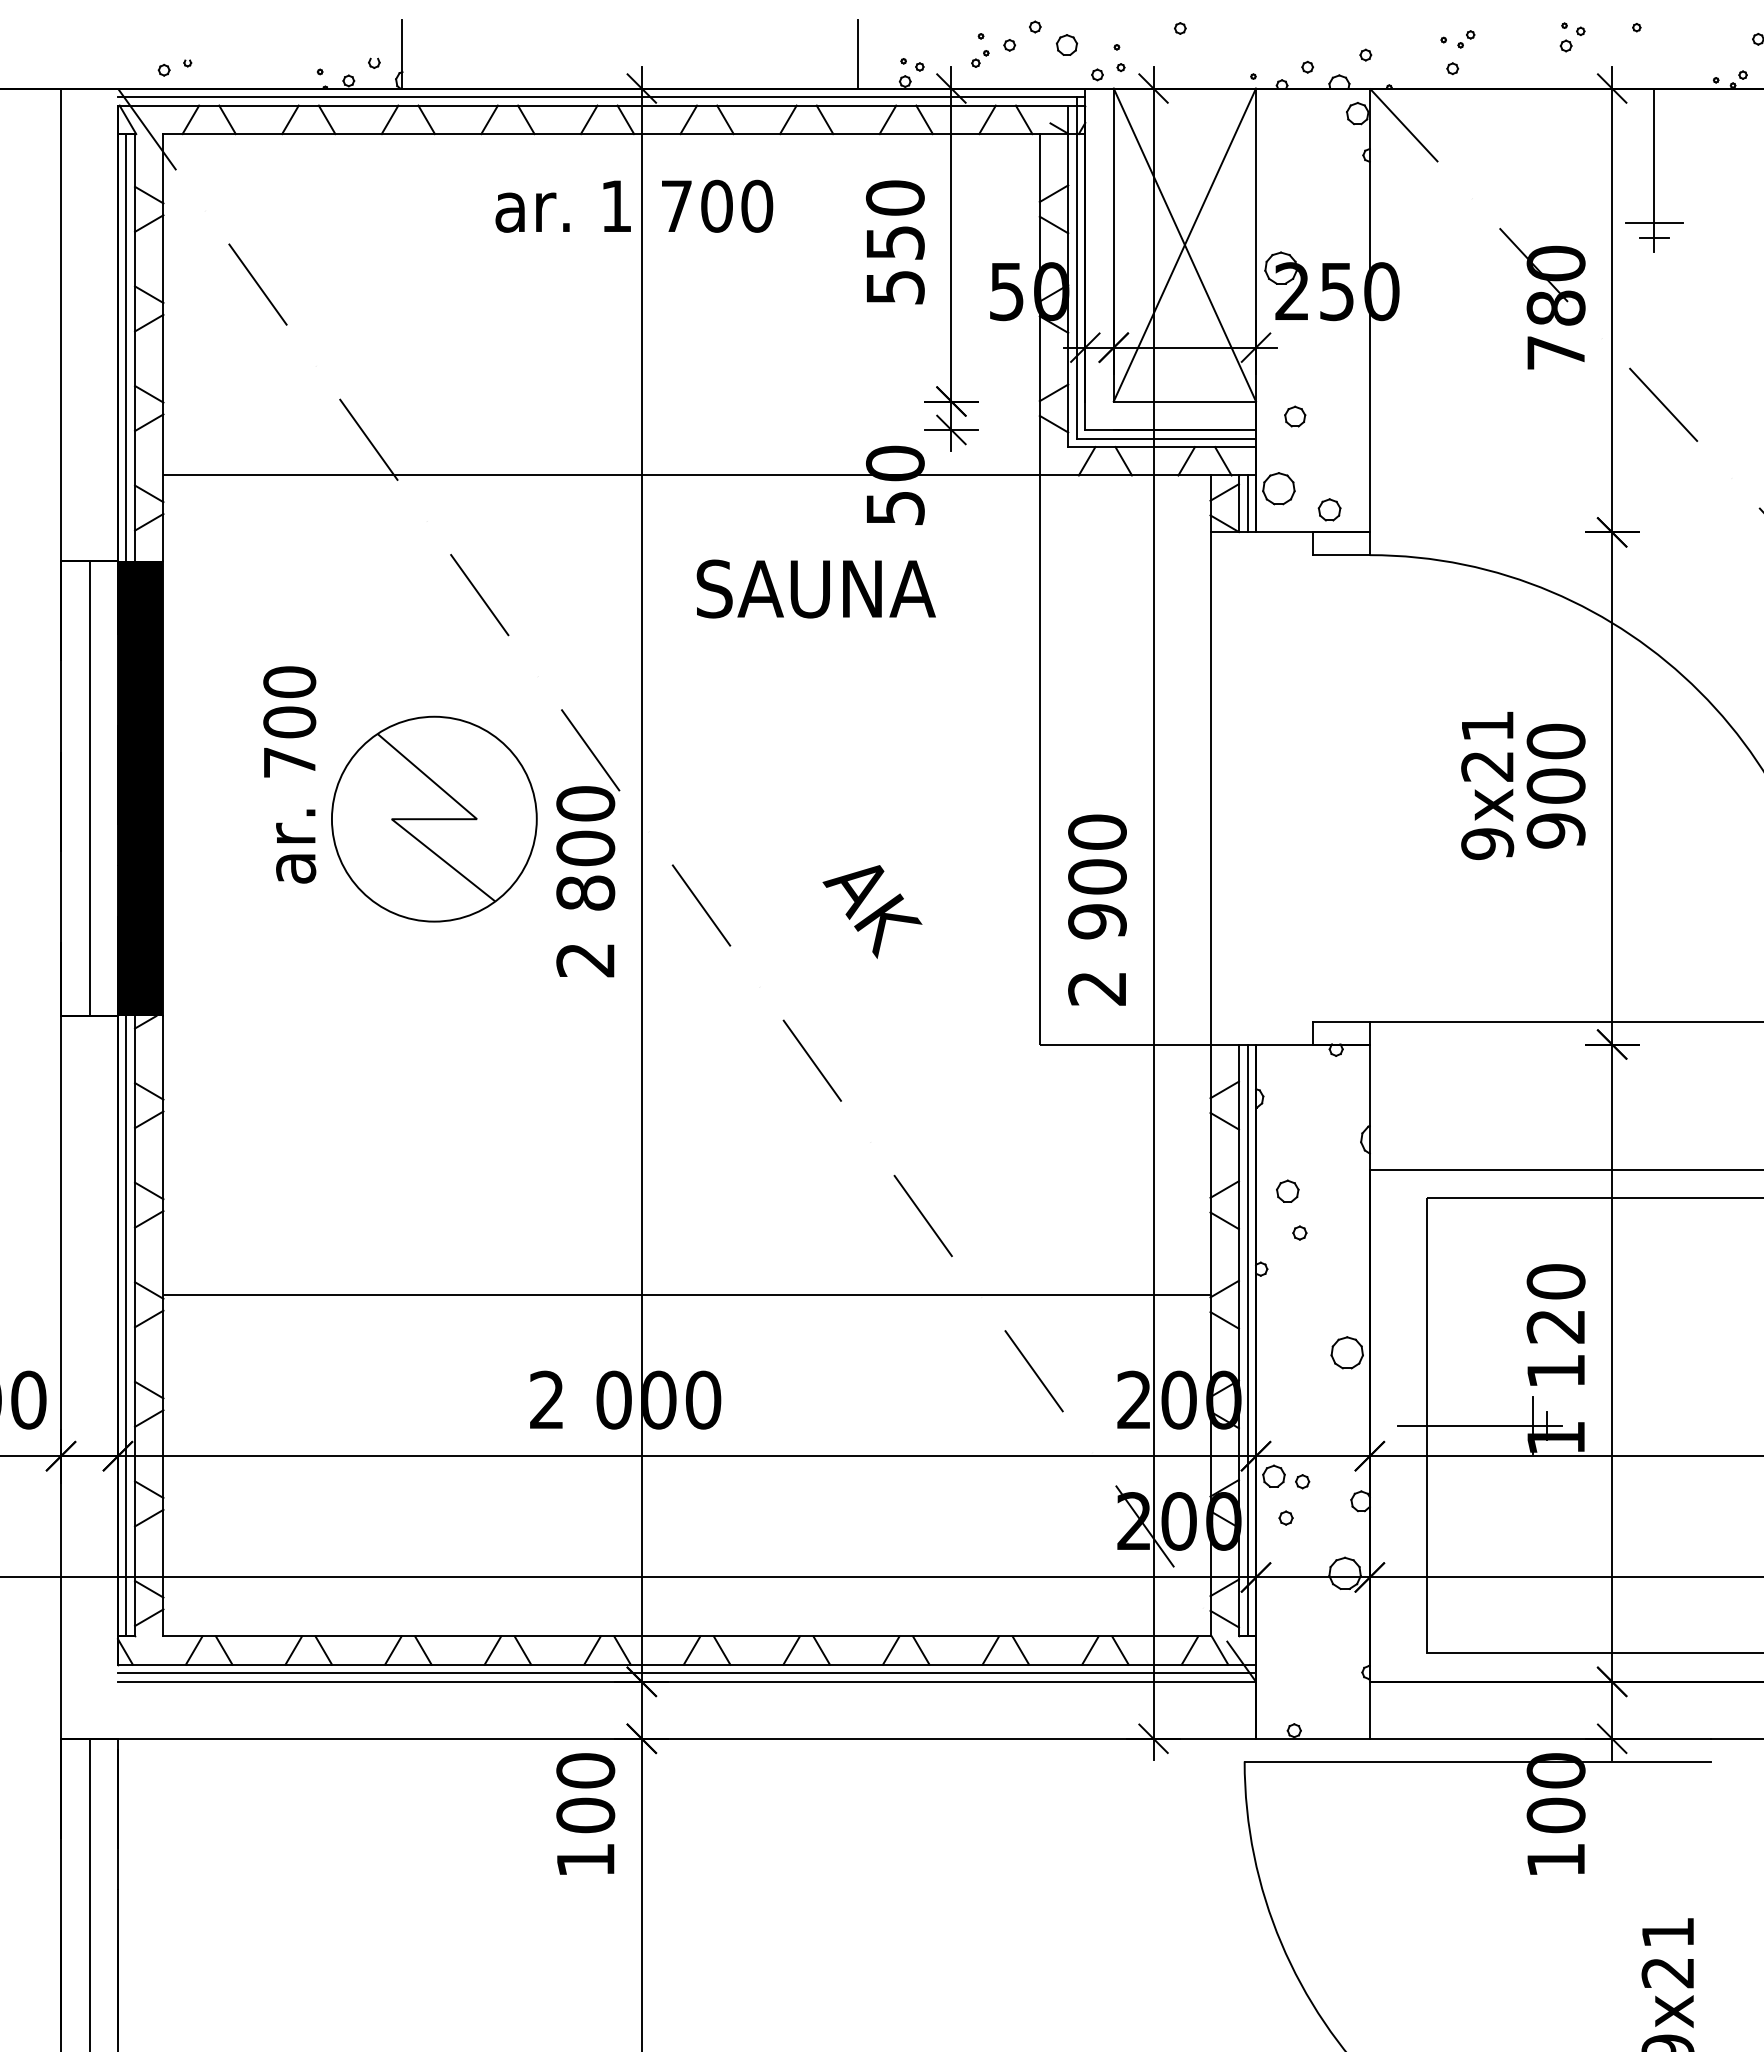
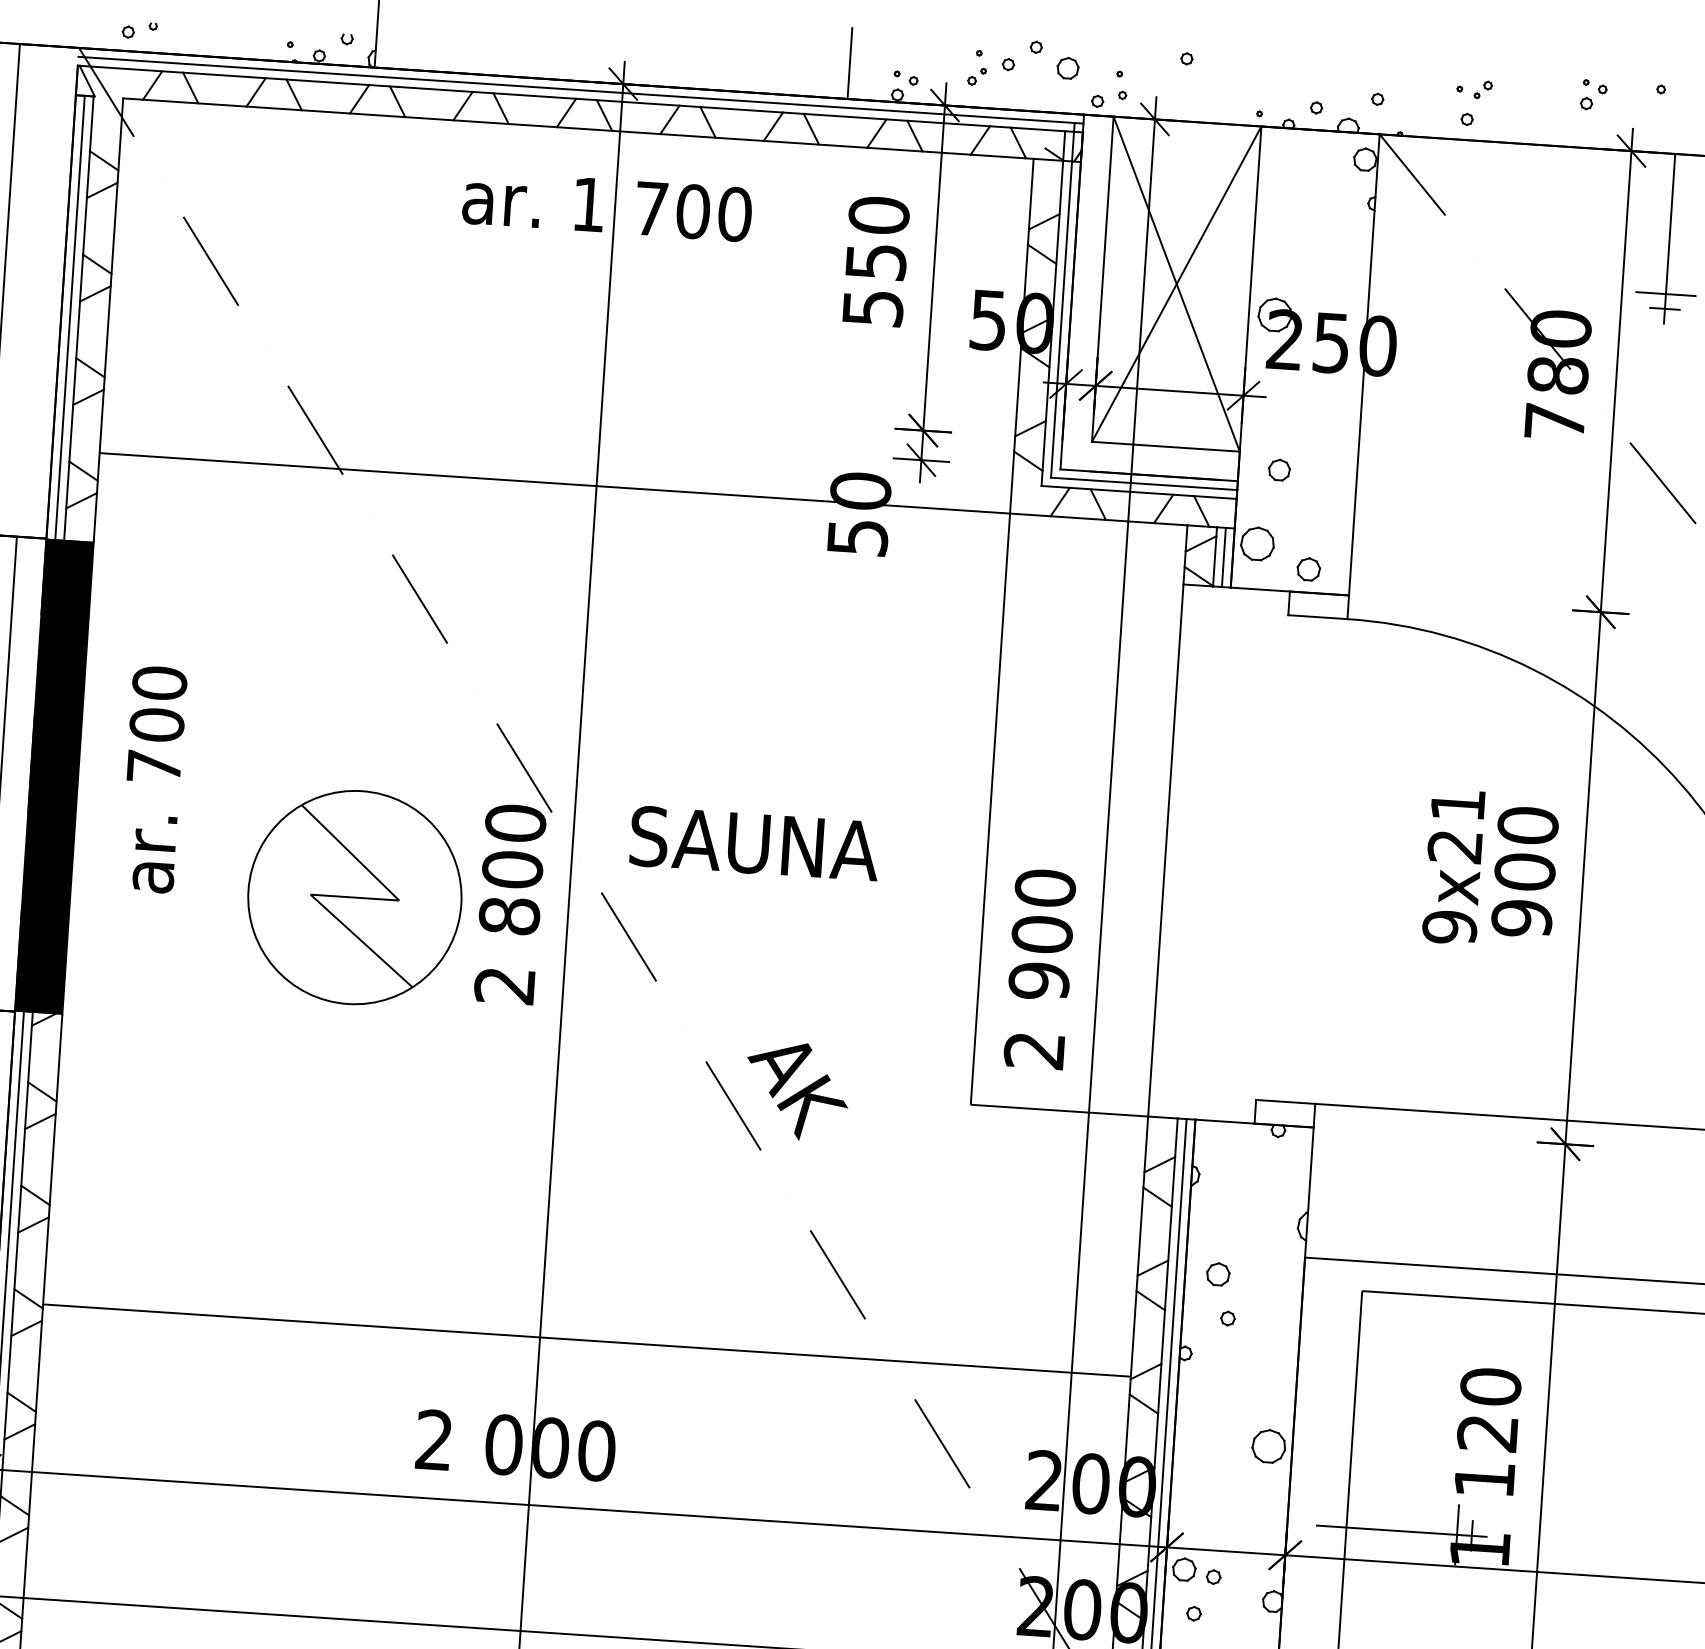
text: (815, 588) -> (754, 843), moved
text: (289, 774) -> (153, 779), moved
part: (434, 818) -> (355, 896), moved
text: (872, 911) -> (797, 1091), moved

